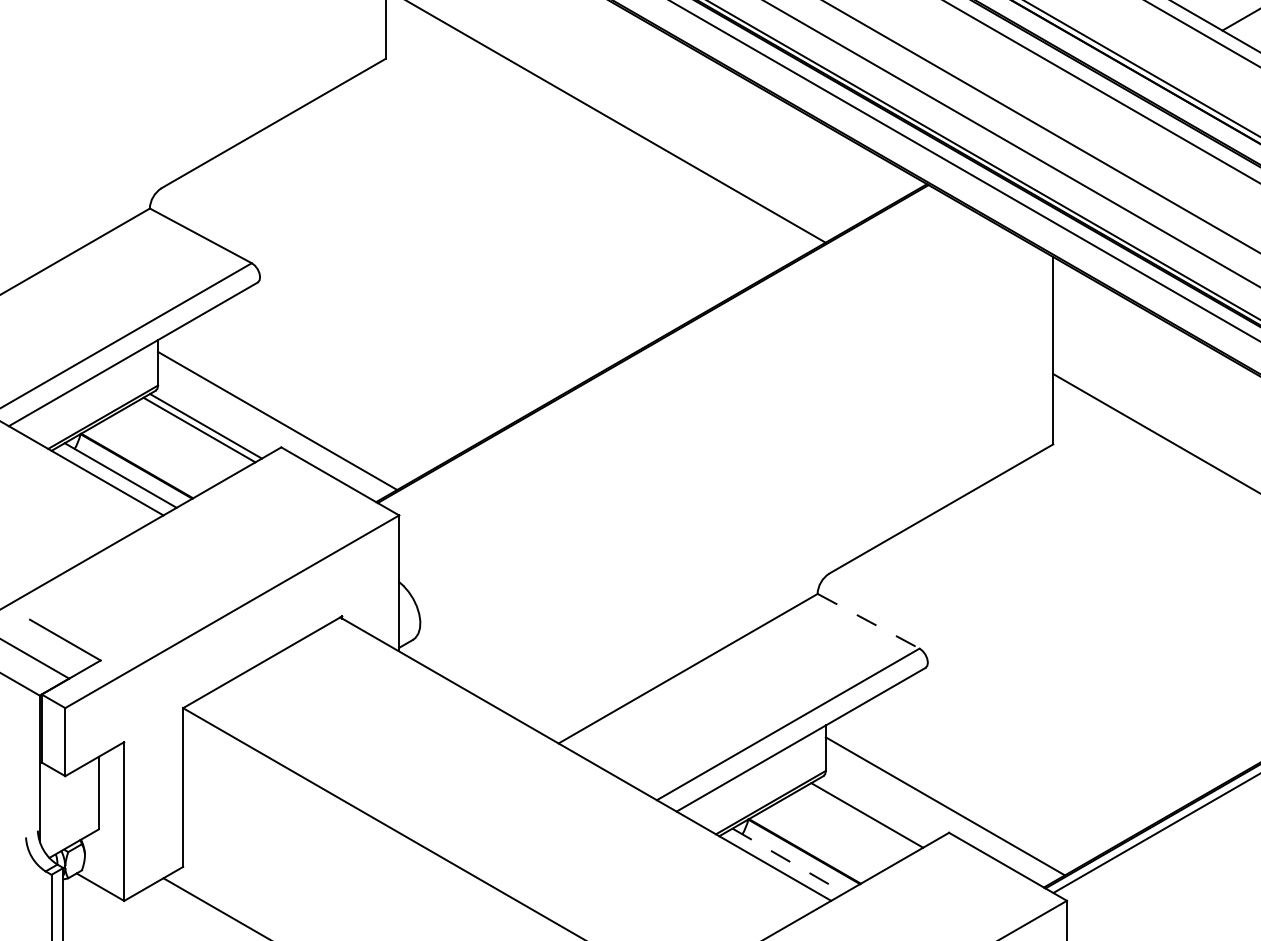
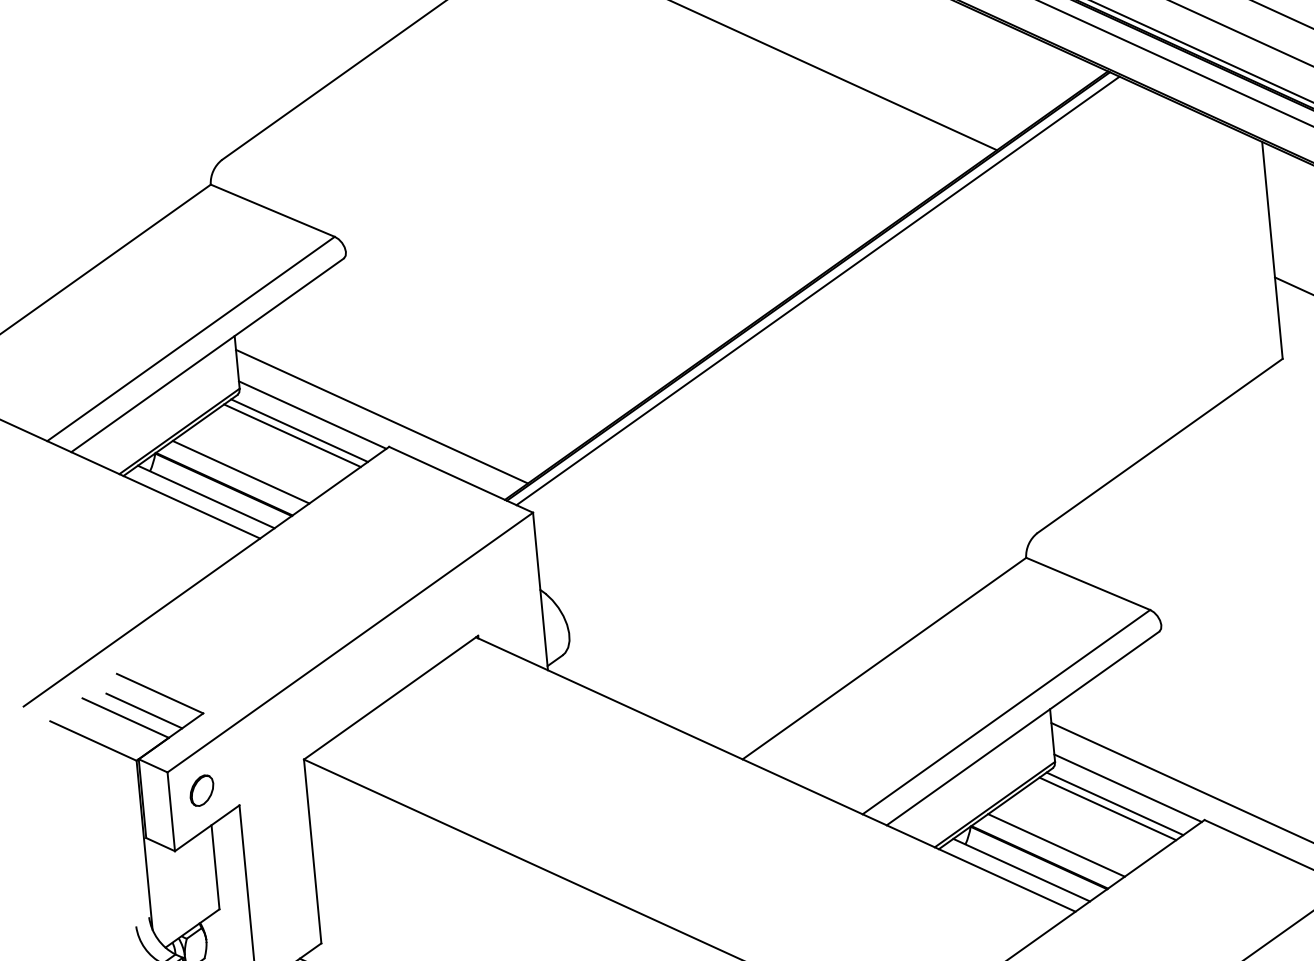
line: (660, 348) -> (817, 290), added
line: (218, 413) -> (312, 414), added
line: (152, 456) -> (240, 471), added
line: (868, 621) -> (1088, 584), dashed -> solid
line: (50, 653) -> (144, 710), added
part: (93, 726) -> (202, 790), added
line: (885, 799) -> (1127, 788), added
line: (873, 811) -> (1114, 803), added
line: (820, 842) -> (1056, 845), added
line: (788, 860) -> (1021, 869), dashed -> solid

